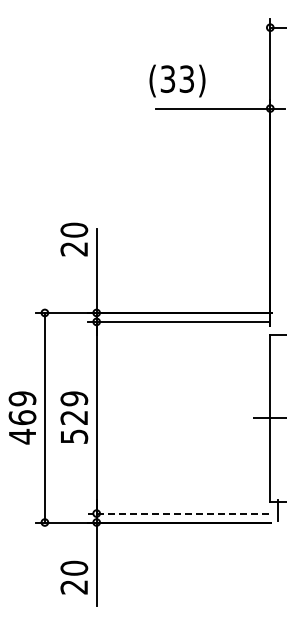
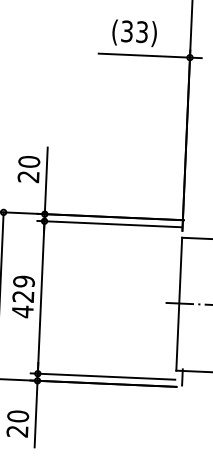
text: (177, 80) -> (134, 32), moved
text: (74, 239) -> (29, 169), moved
text: (74, 436) -> (22, 311), 529 -> 429
line: (178, 513) -> (102, 376), dashed -> solid

